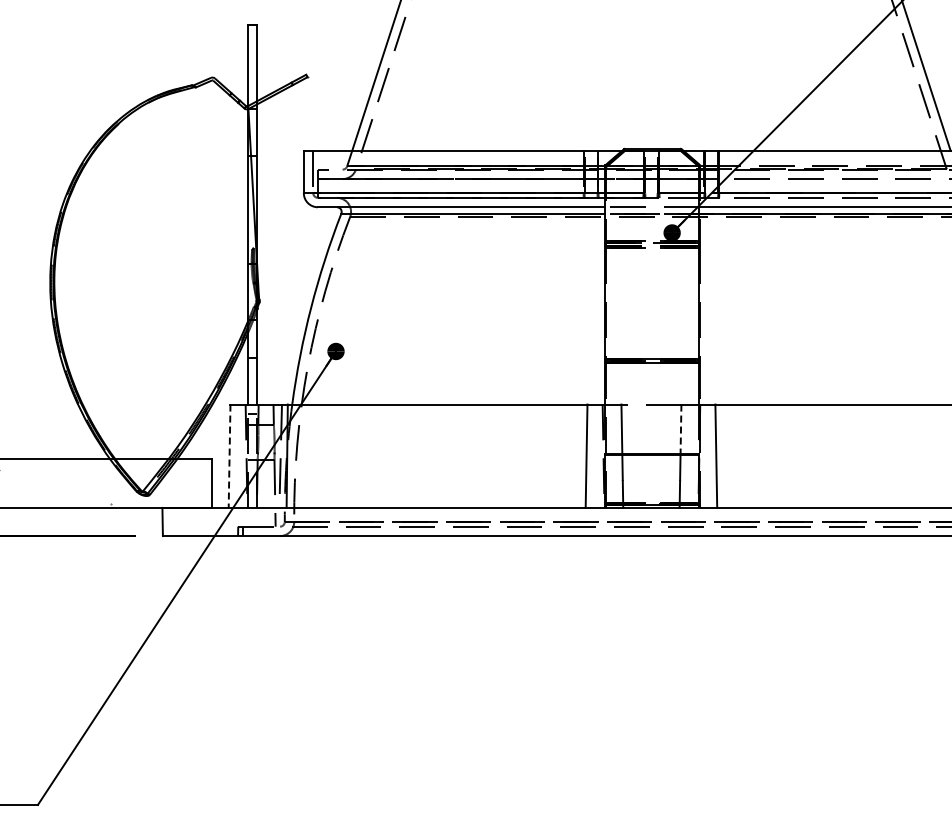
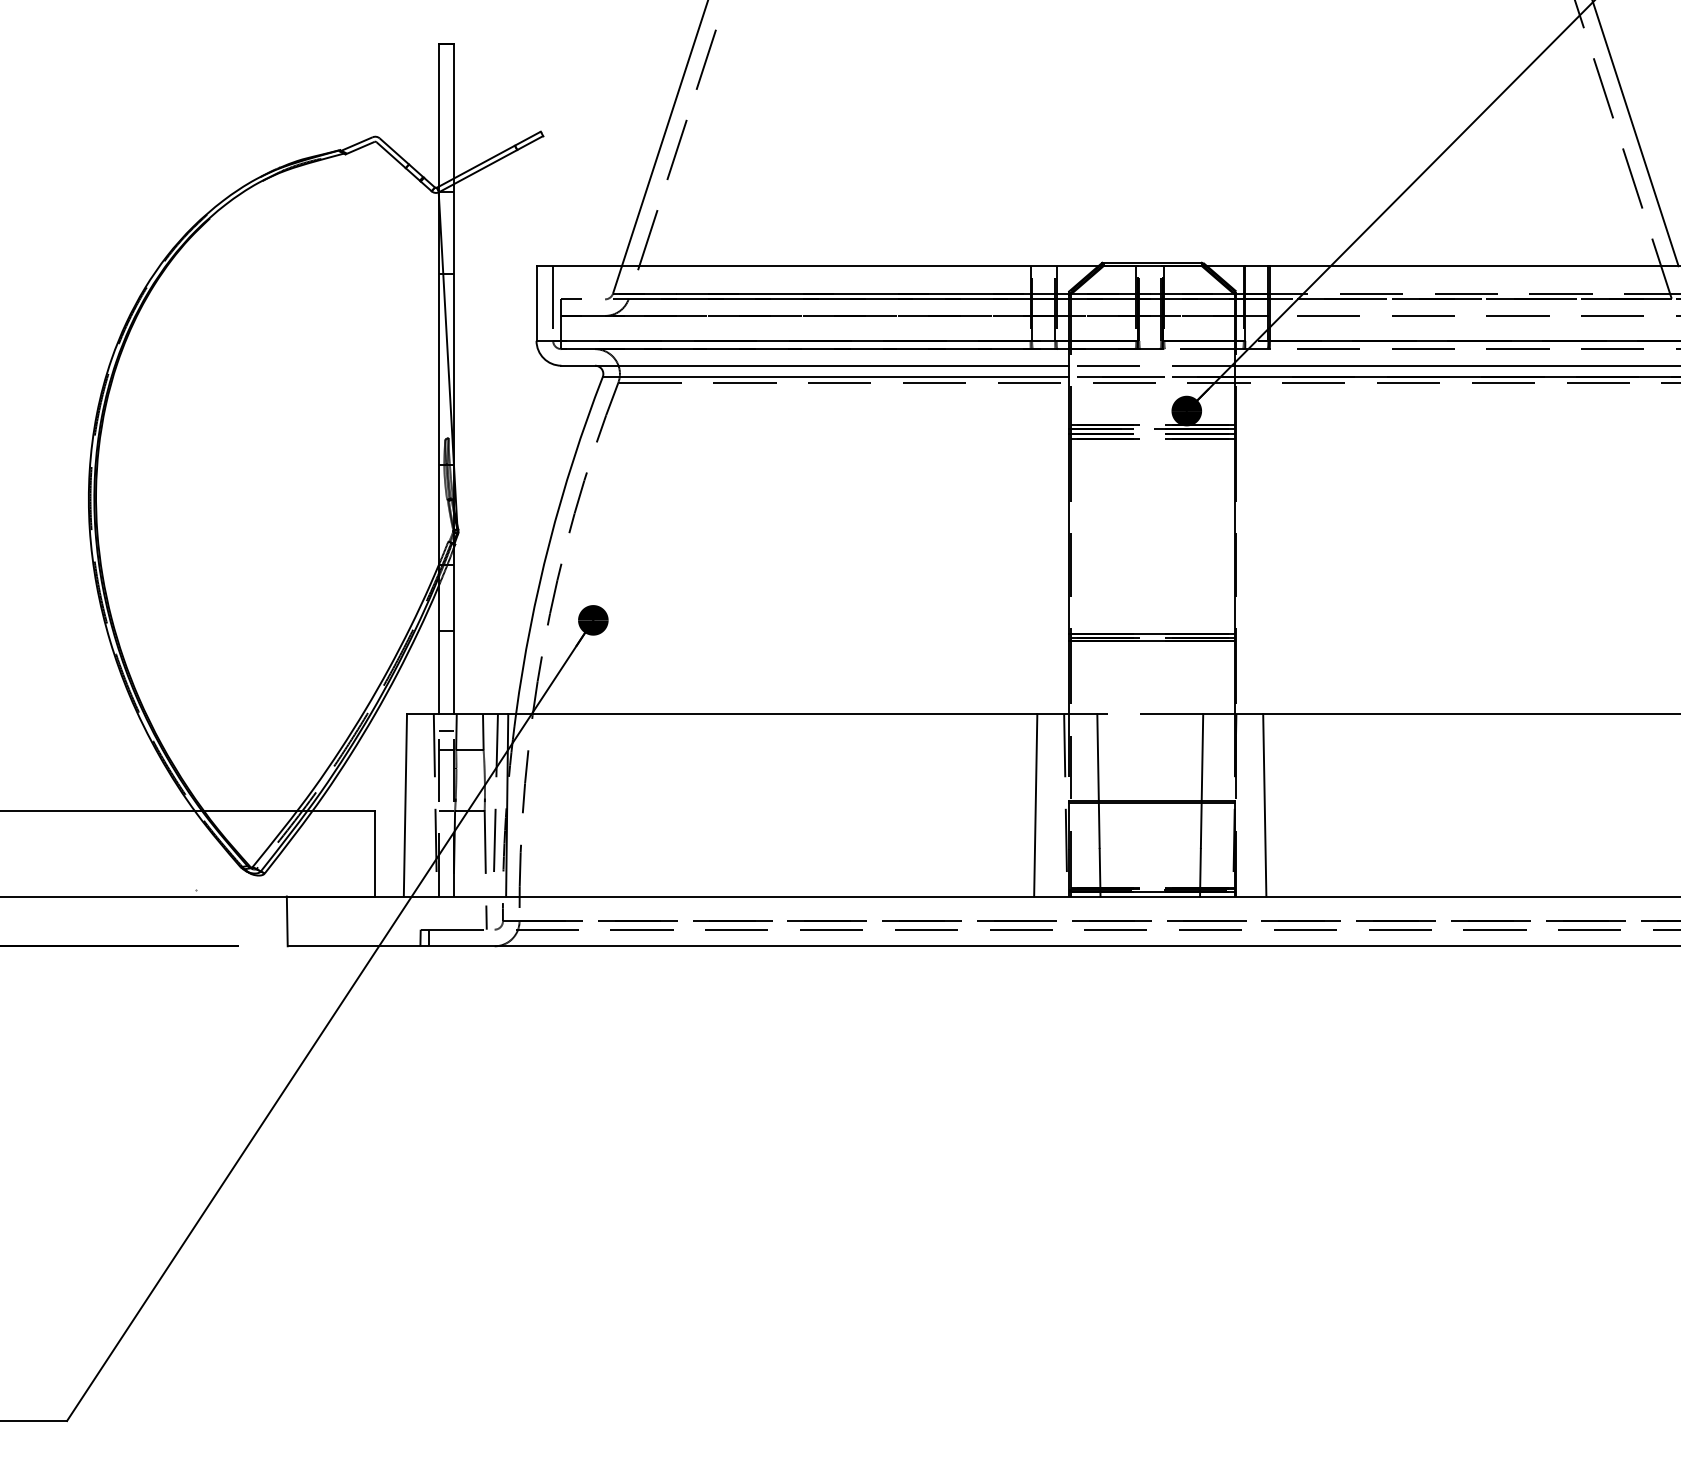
line: (681, 429) -> (1203, 758), dashed -> solid
line: (229, 456) -> (405, 805), dashed -> solid

